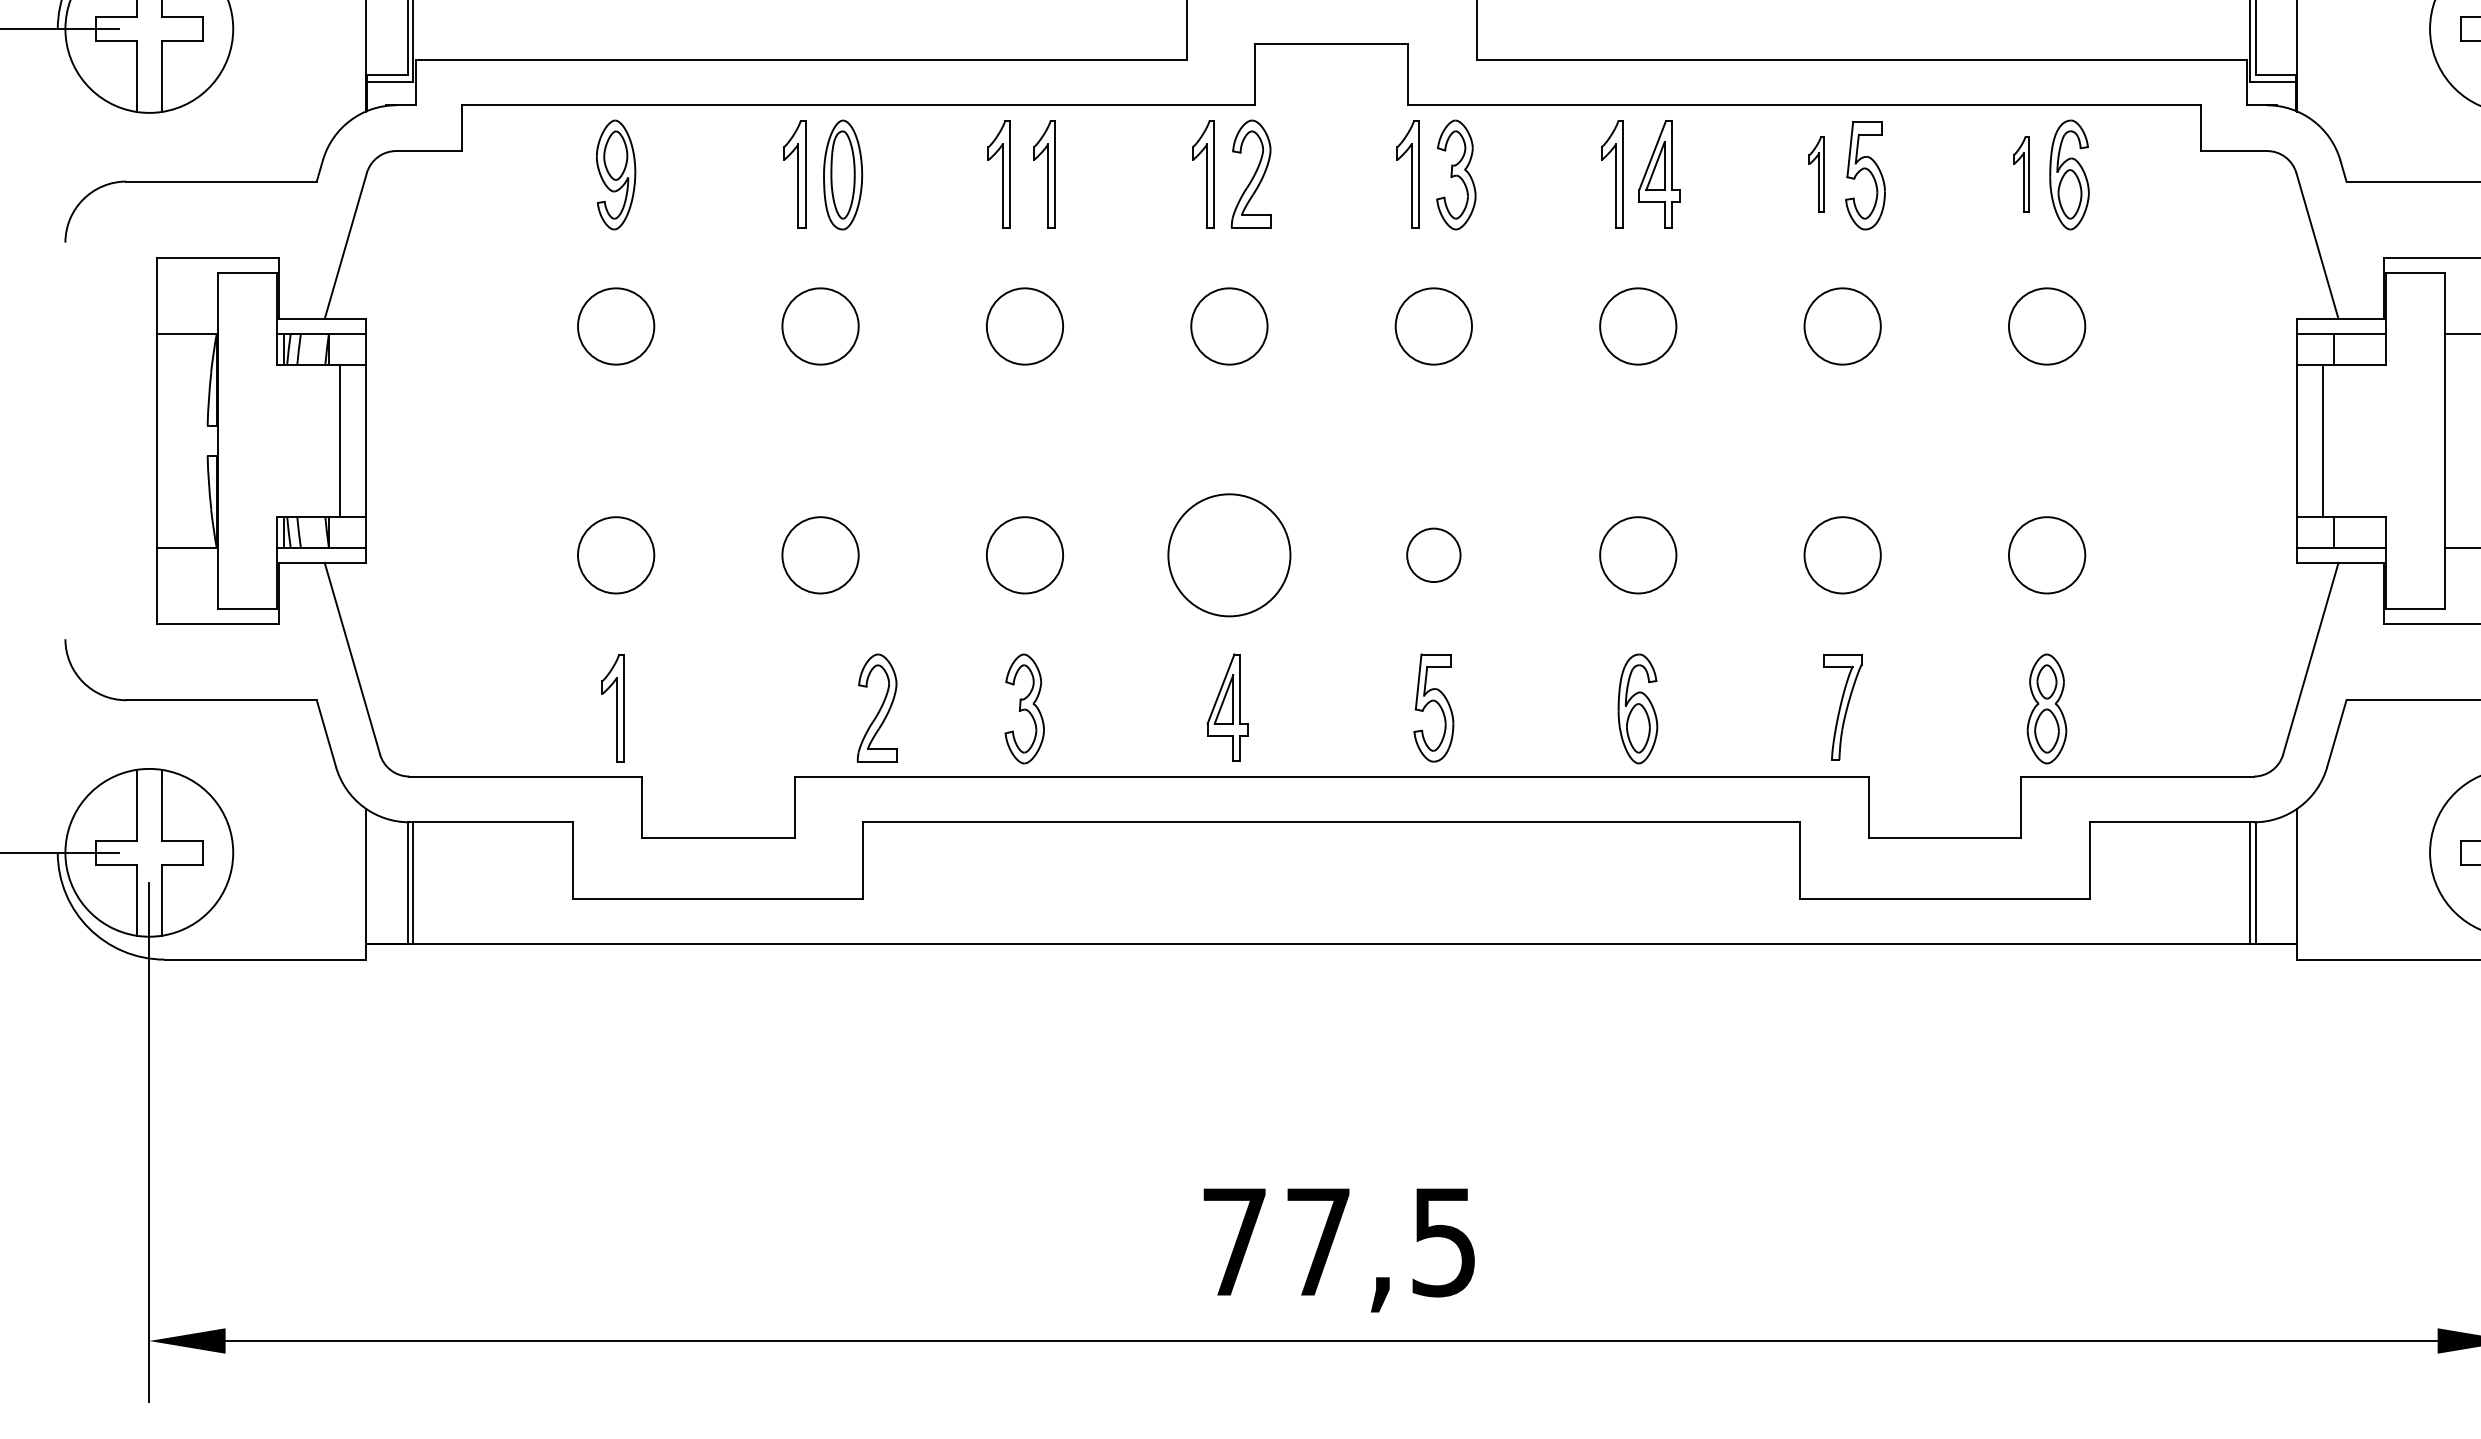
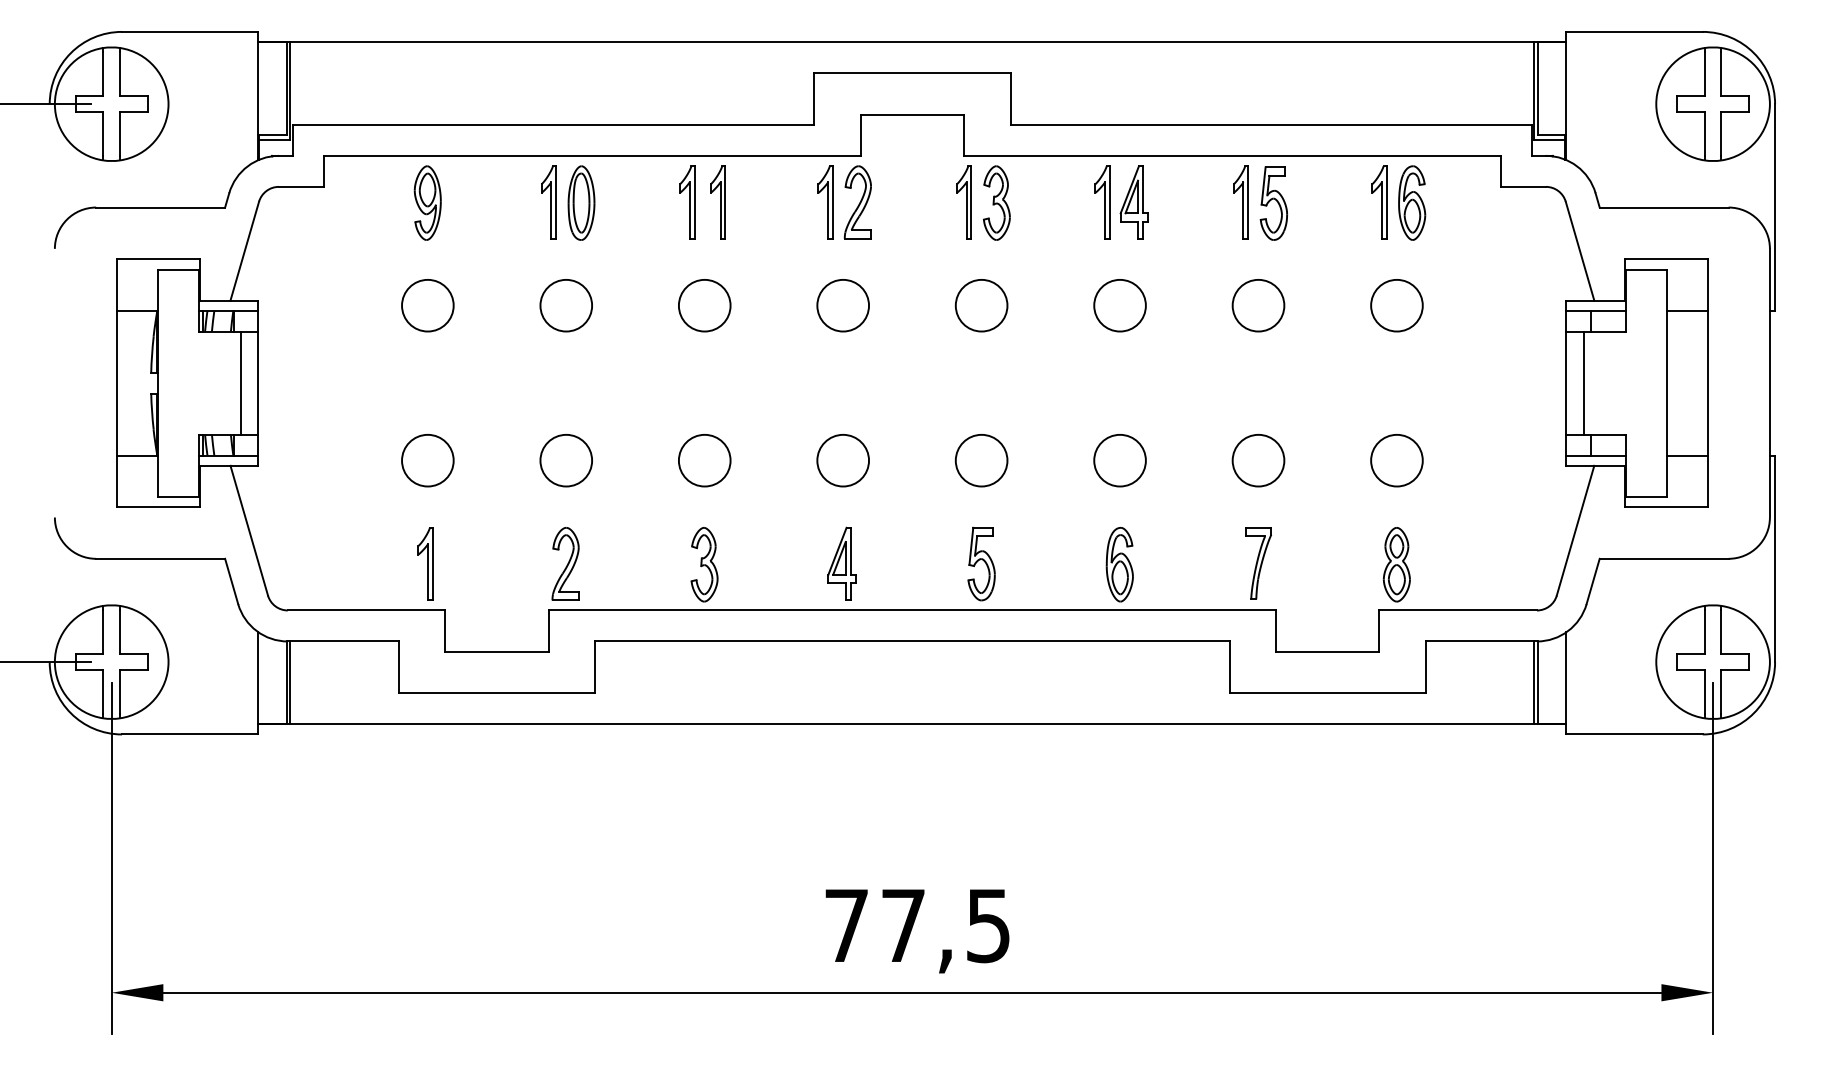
part: (1816, 174) -> (1240, 202), size x1.43
part: (2021, 174) -> (1379, 202), size x1.43
circle: (1229, 555) -> (843, 460), size x0.62
circle: (1433, 555) -> (981, 460), size x1.43
part: (876, 707) -> (565, 563), moved

